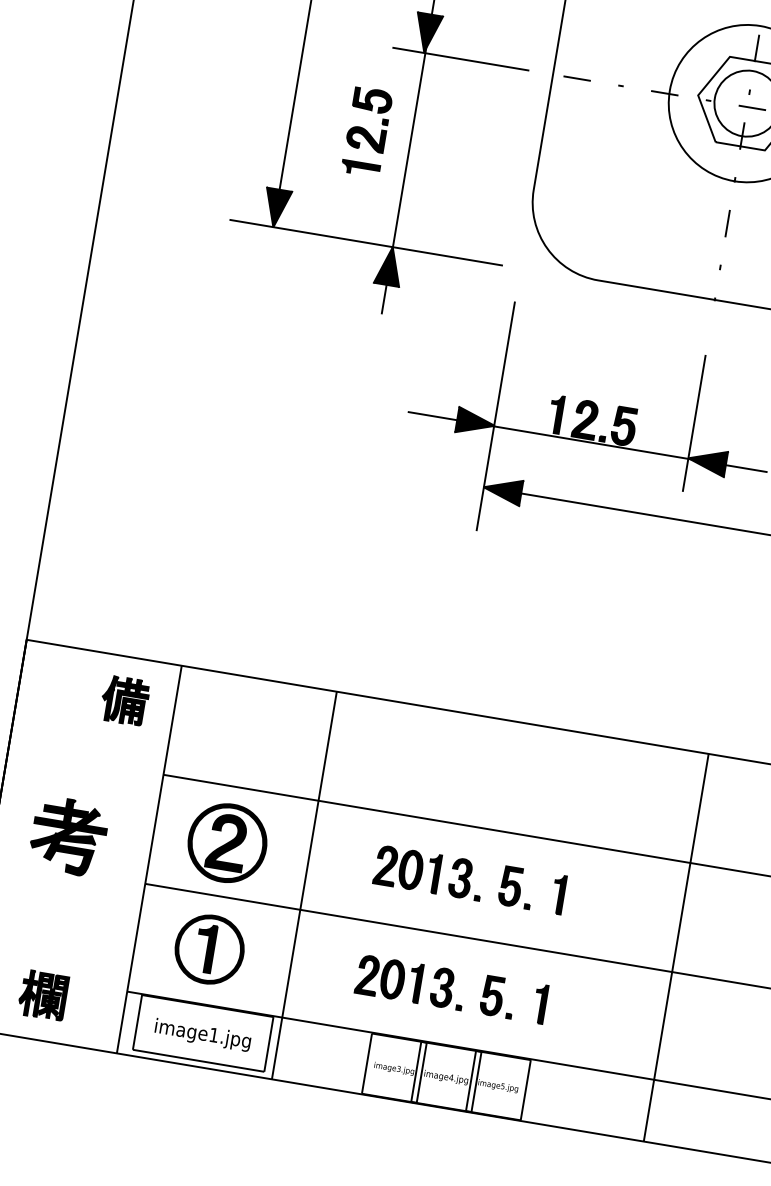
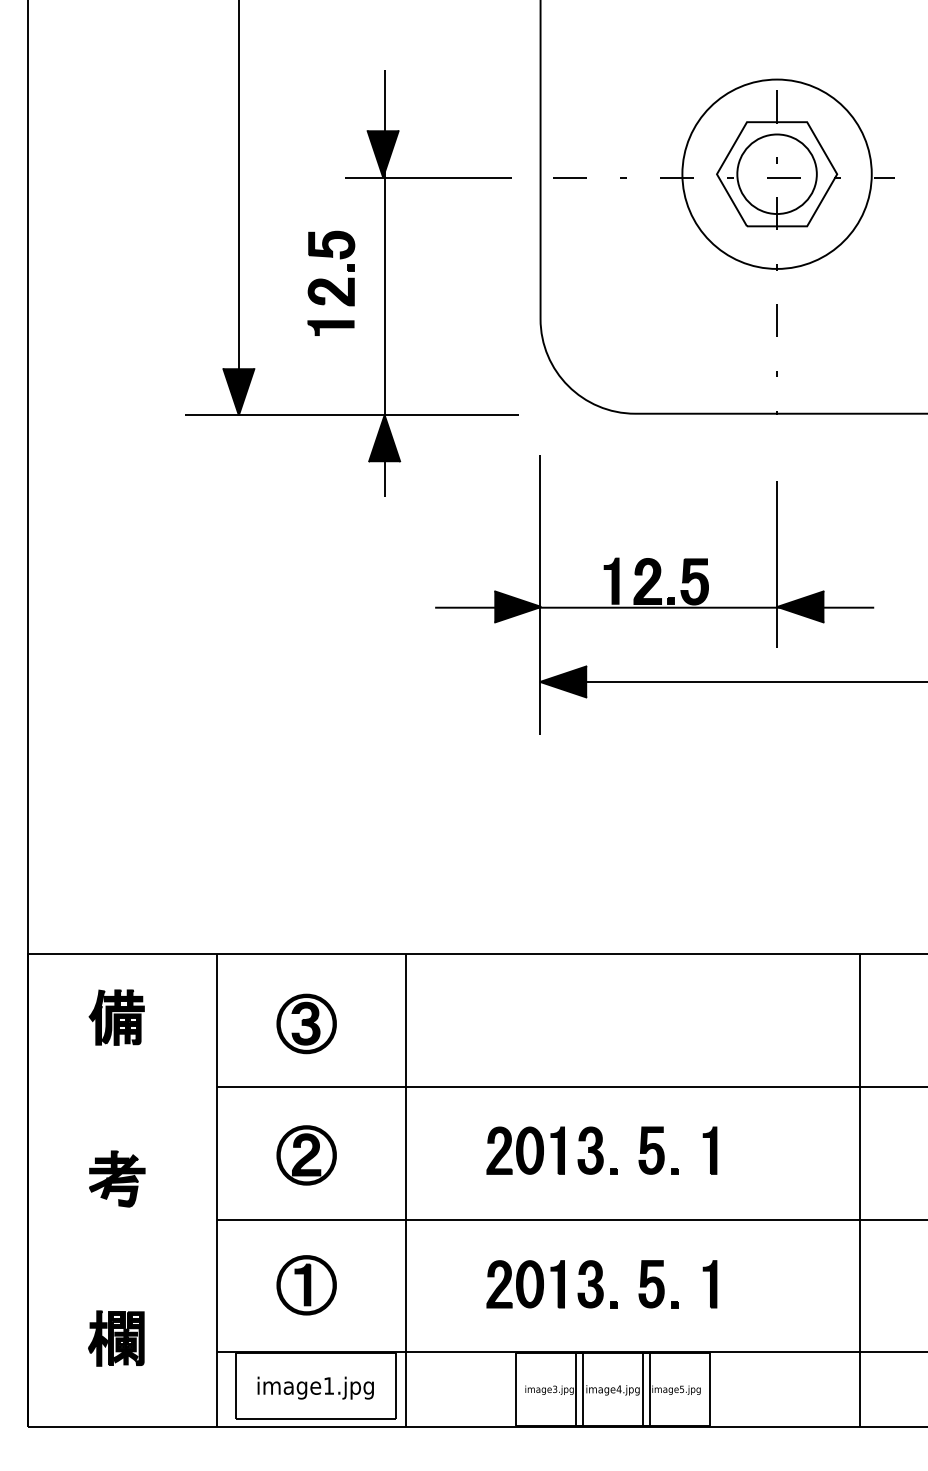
part: (124, 700) -> (116, 1017), moved
part: (245, 735) -> (306, 1023), added
part: (69, 836) -> (117, 1178), size x0.62
part: (227, 843) -> (306, 1155), size x0.62
part: (209, 949) -> (306, 1285), size x0.71
part: (43, 995) -> (116, 1338), moved

